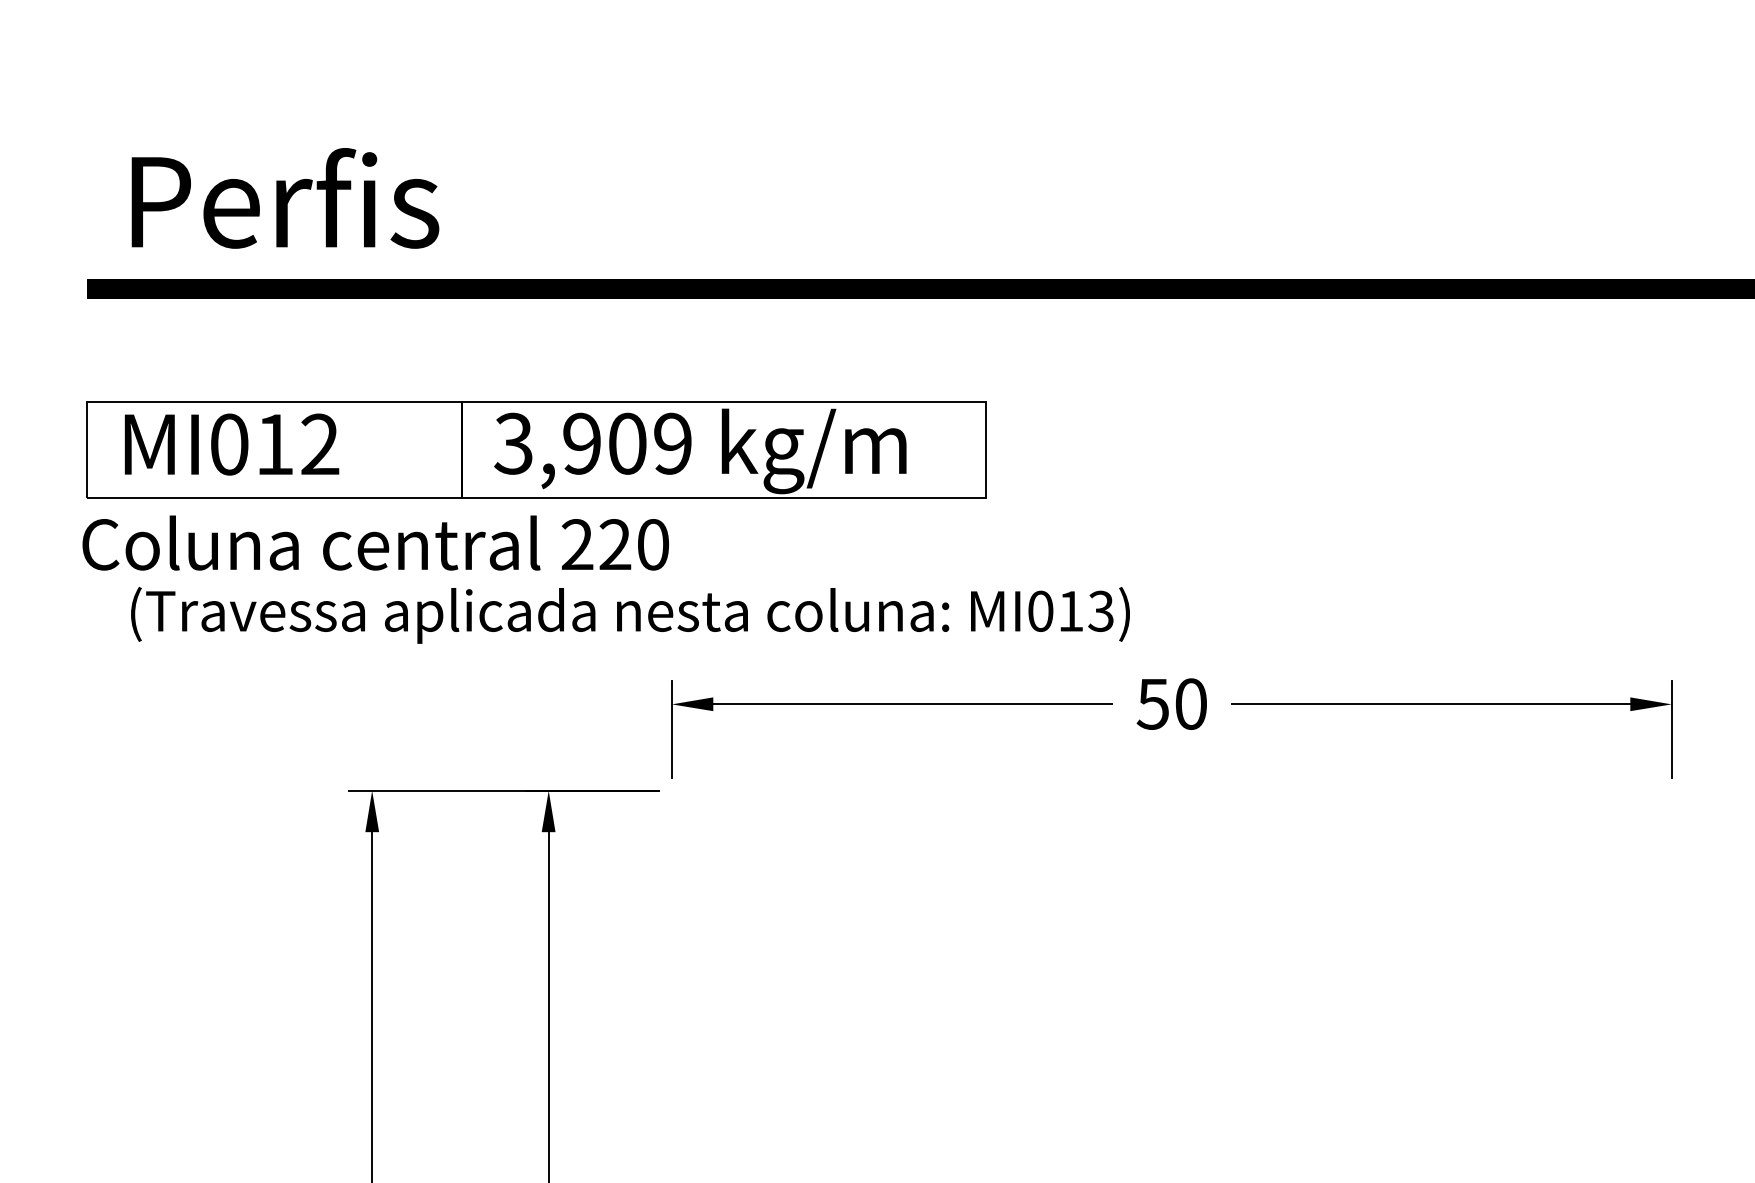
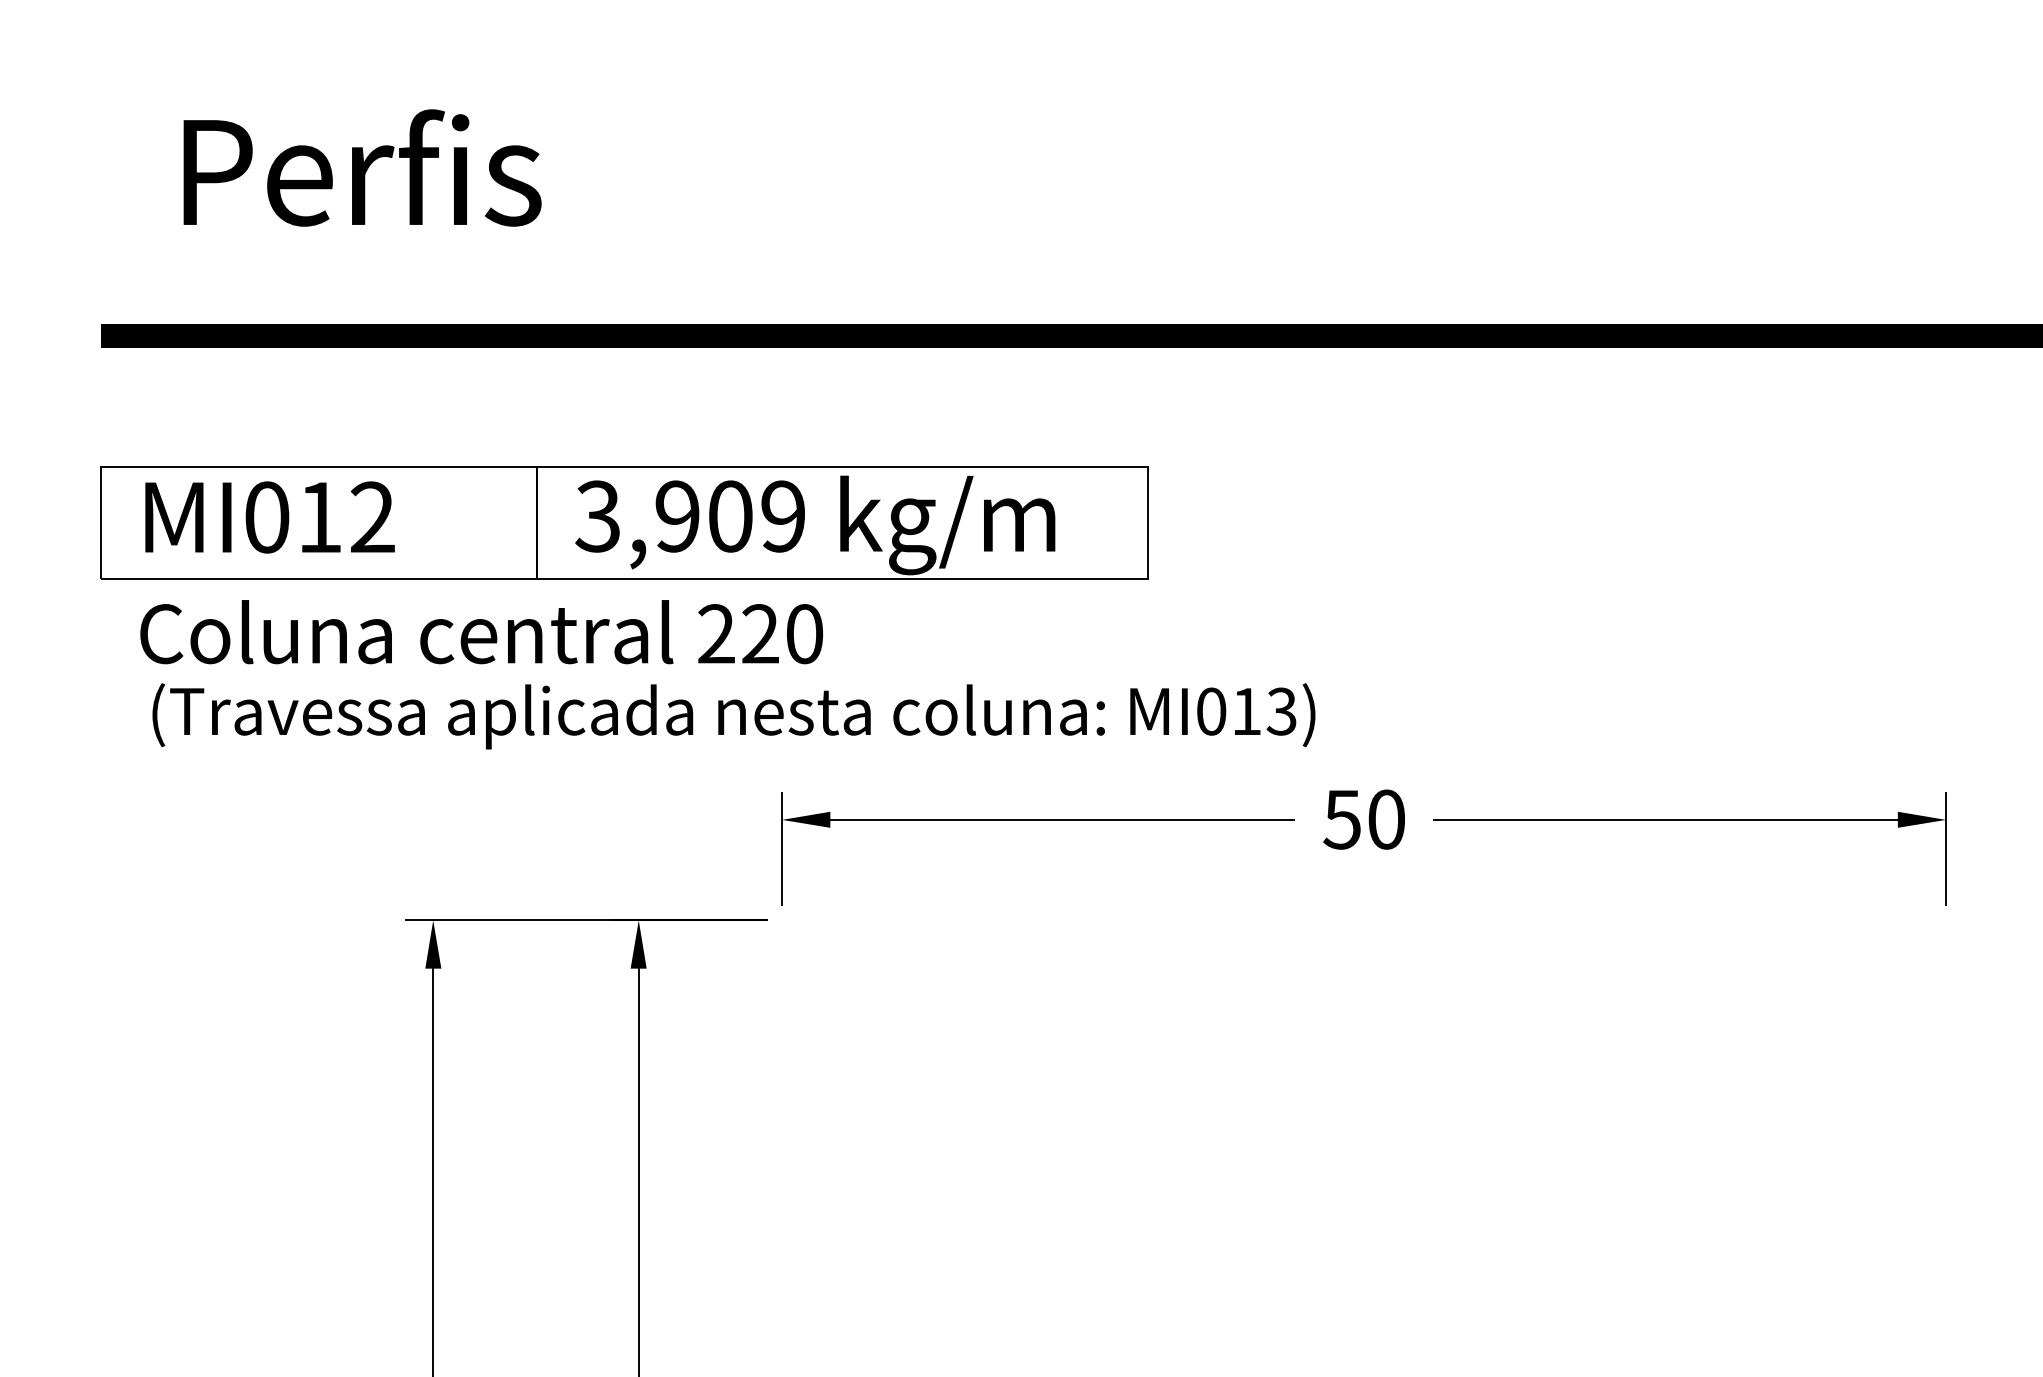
text: (285, 198) -> (362, 168), moved
text: (375, 542) -> (481, 631), moved

